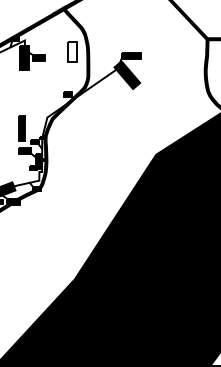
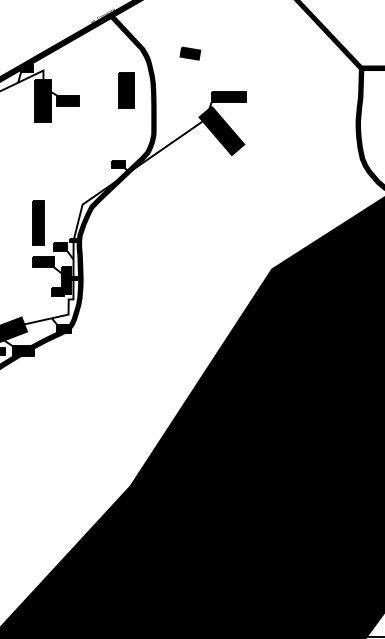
part: (108, 30) -> (189, 53), added
fill: (72, 51) -> (126, 89), added

